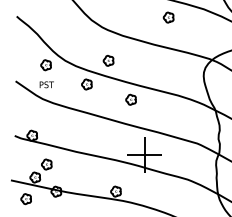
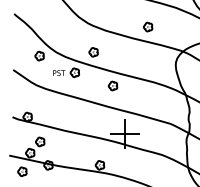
part: (168, 17) -> (147, 26), moved
text: (46, 84) -> (58, 72), moved

